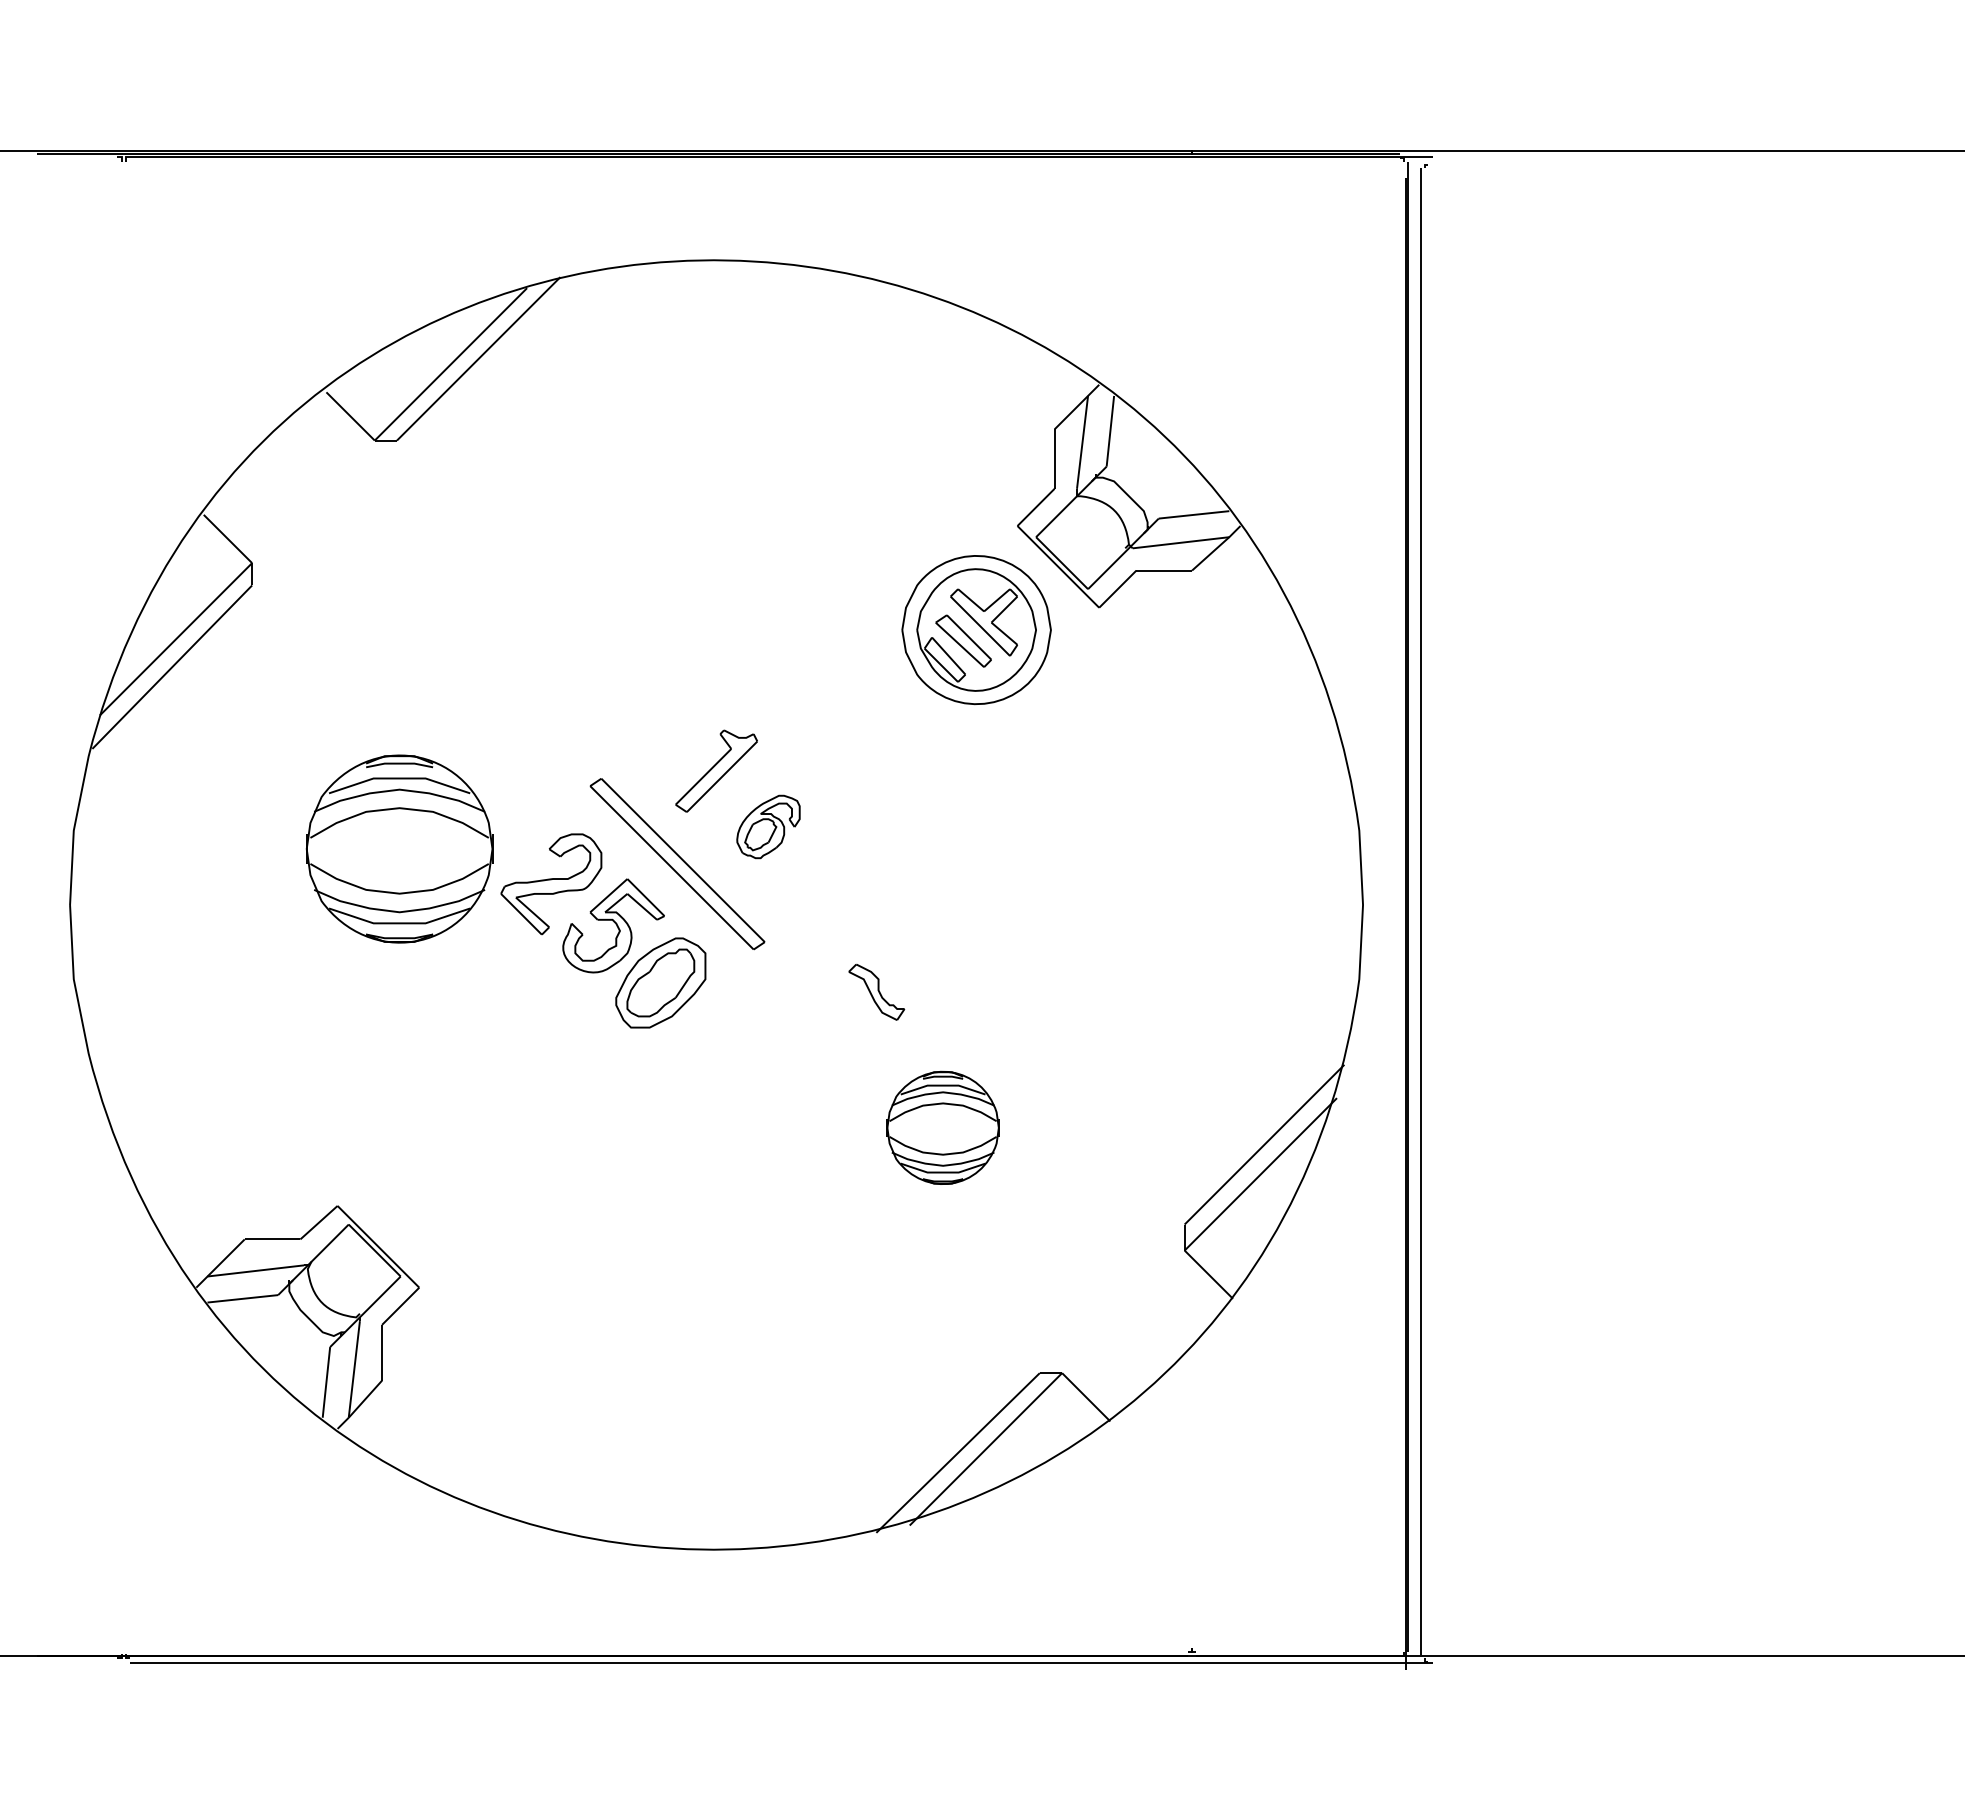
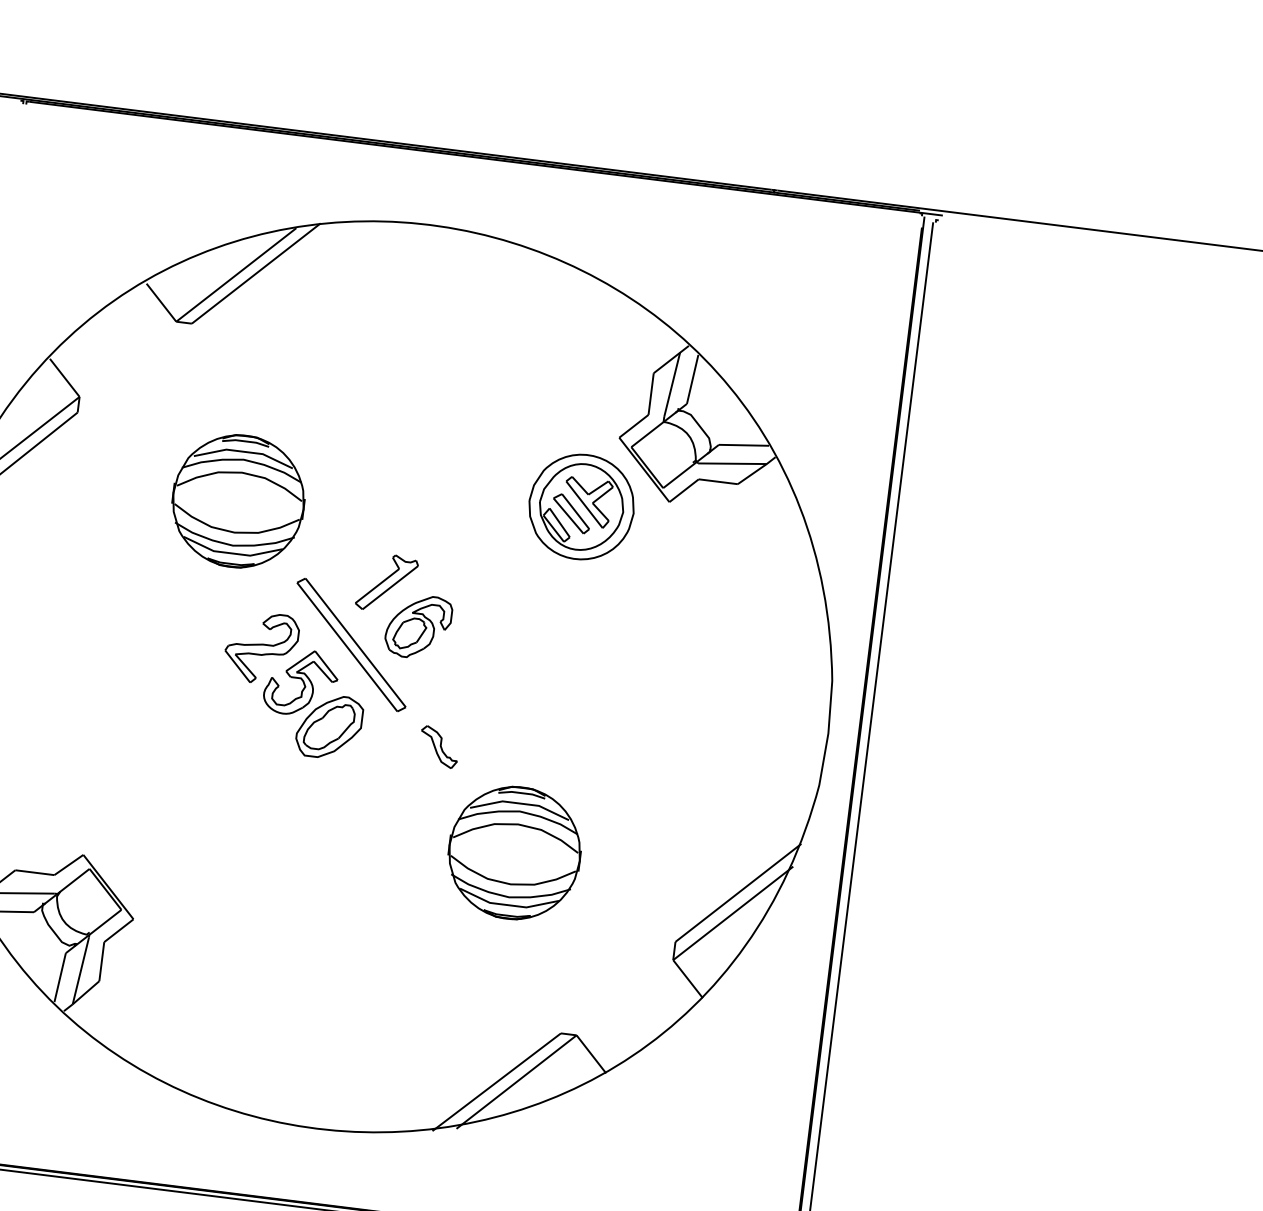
part: (768, 826) -> (418, 626), size x1.43
part: (399, 848) -> (238, 500), moved
part: (876, 991) -> (439, 746), moved
part: (942, 1127) -> (514, 852), size x1.67

